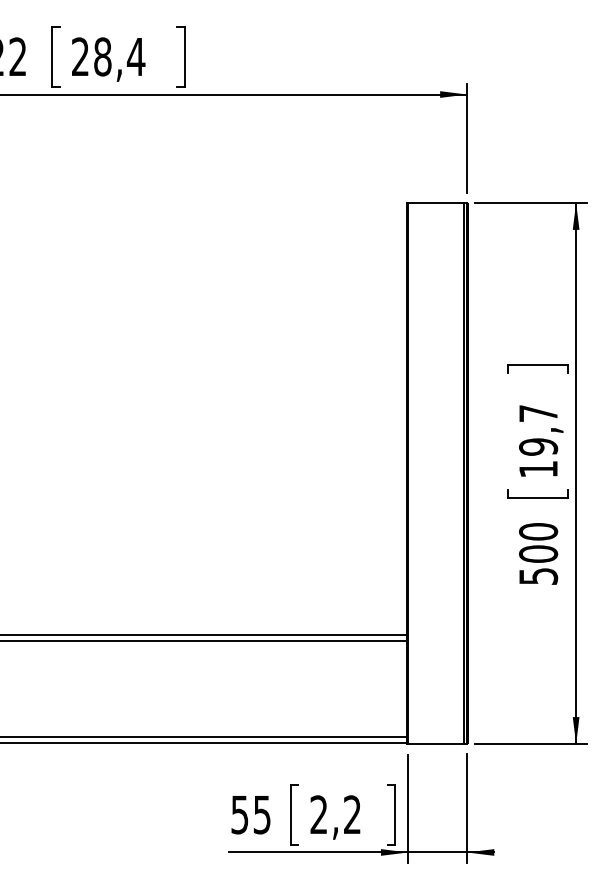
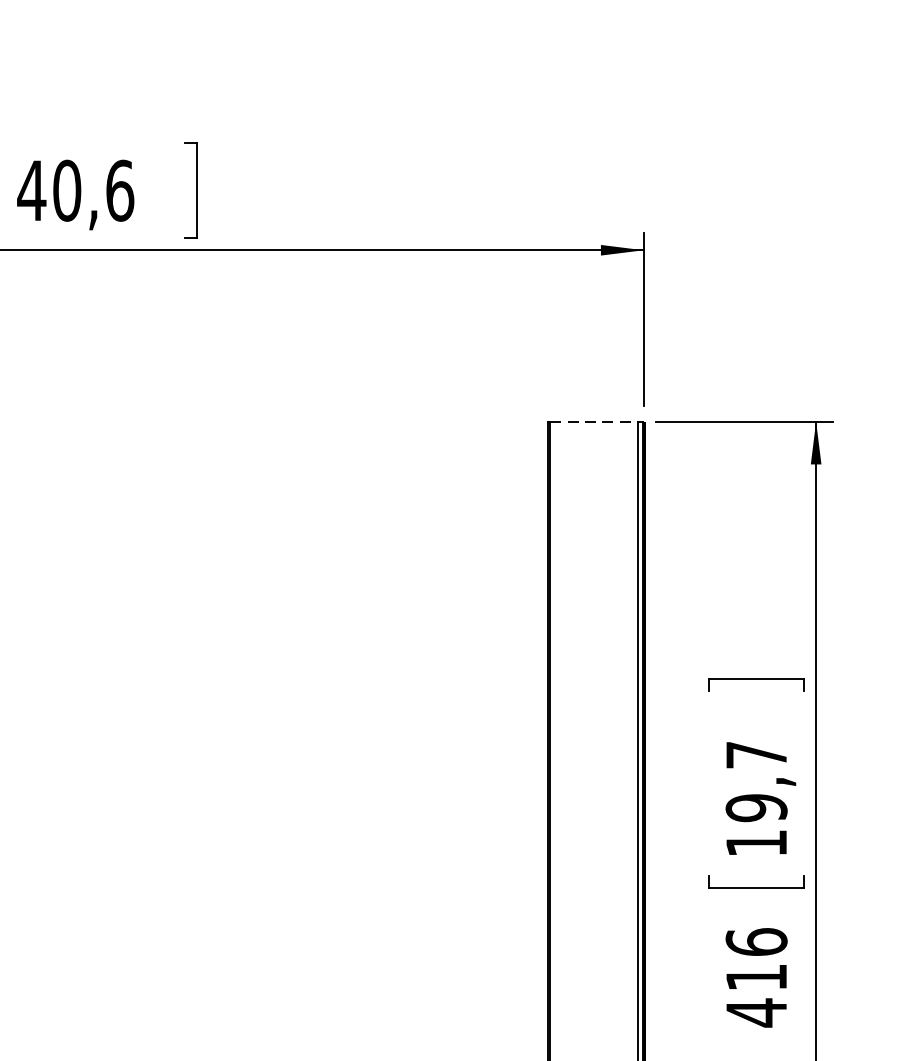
text: (108, 56) -> (76, 190), 28,4 -> 40,6
line: (435, 202) -> (593, 421), solid -> dashed
text: (538, 553) -> (756, 976), 500 -> 416

